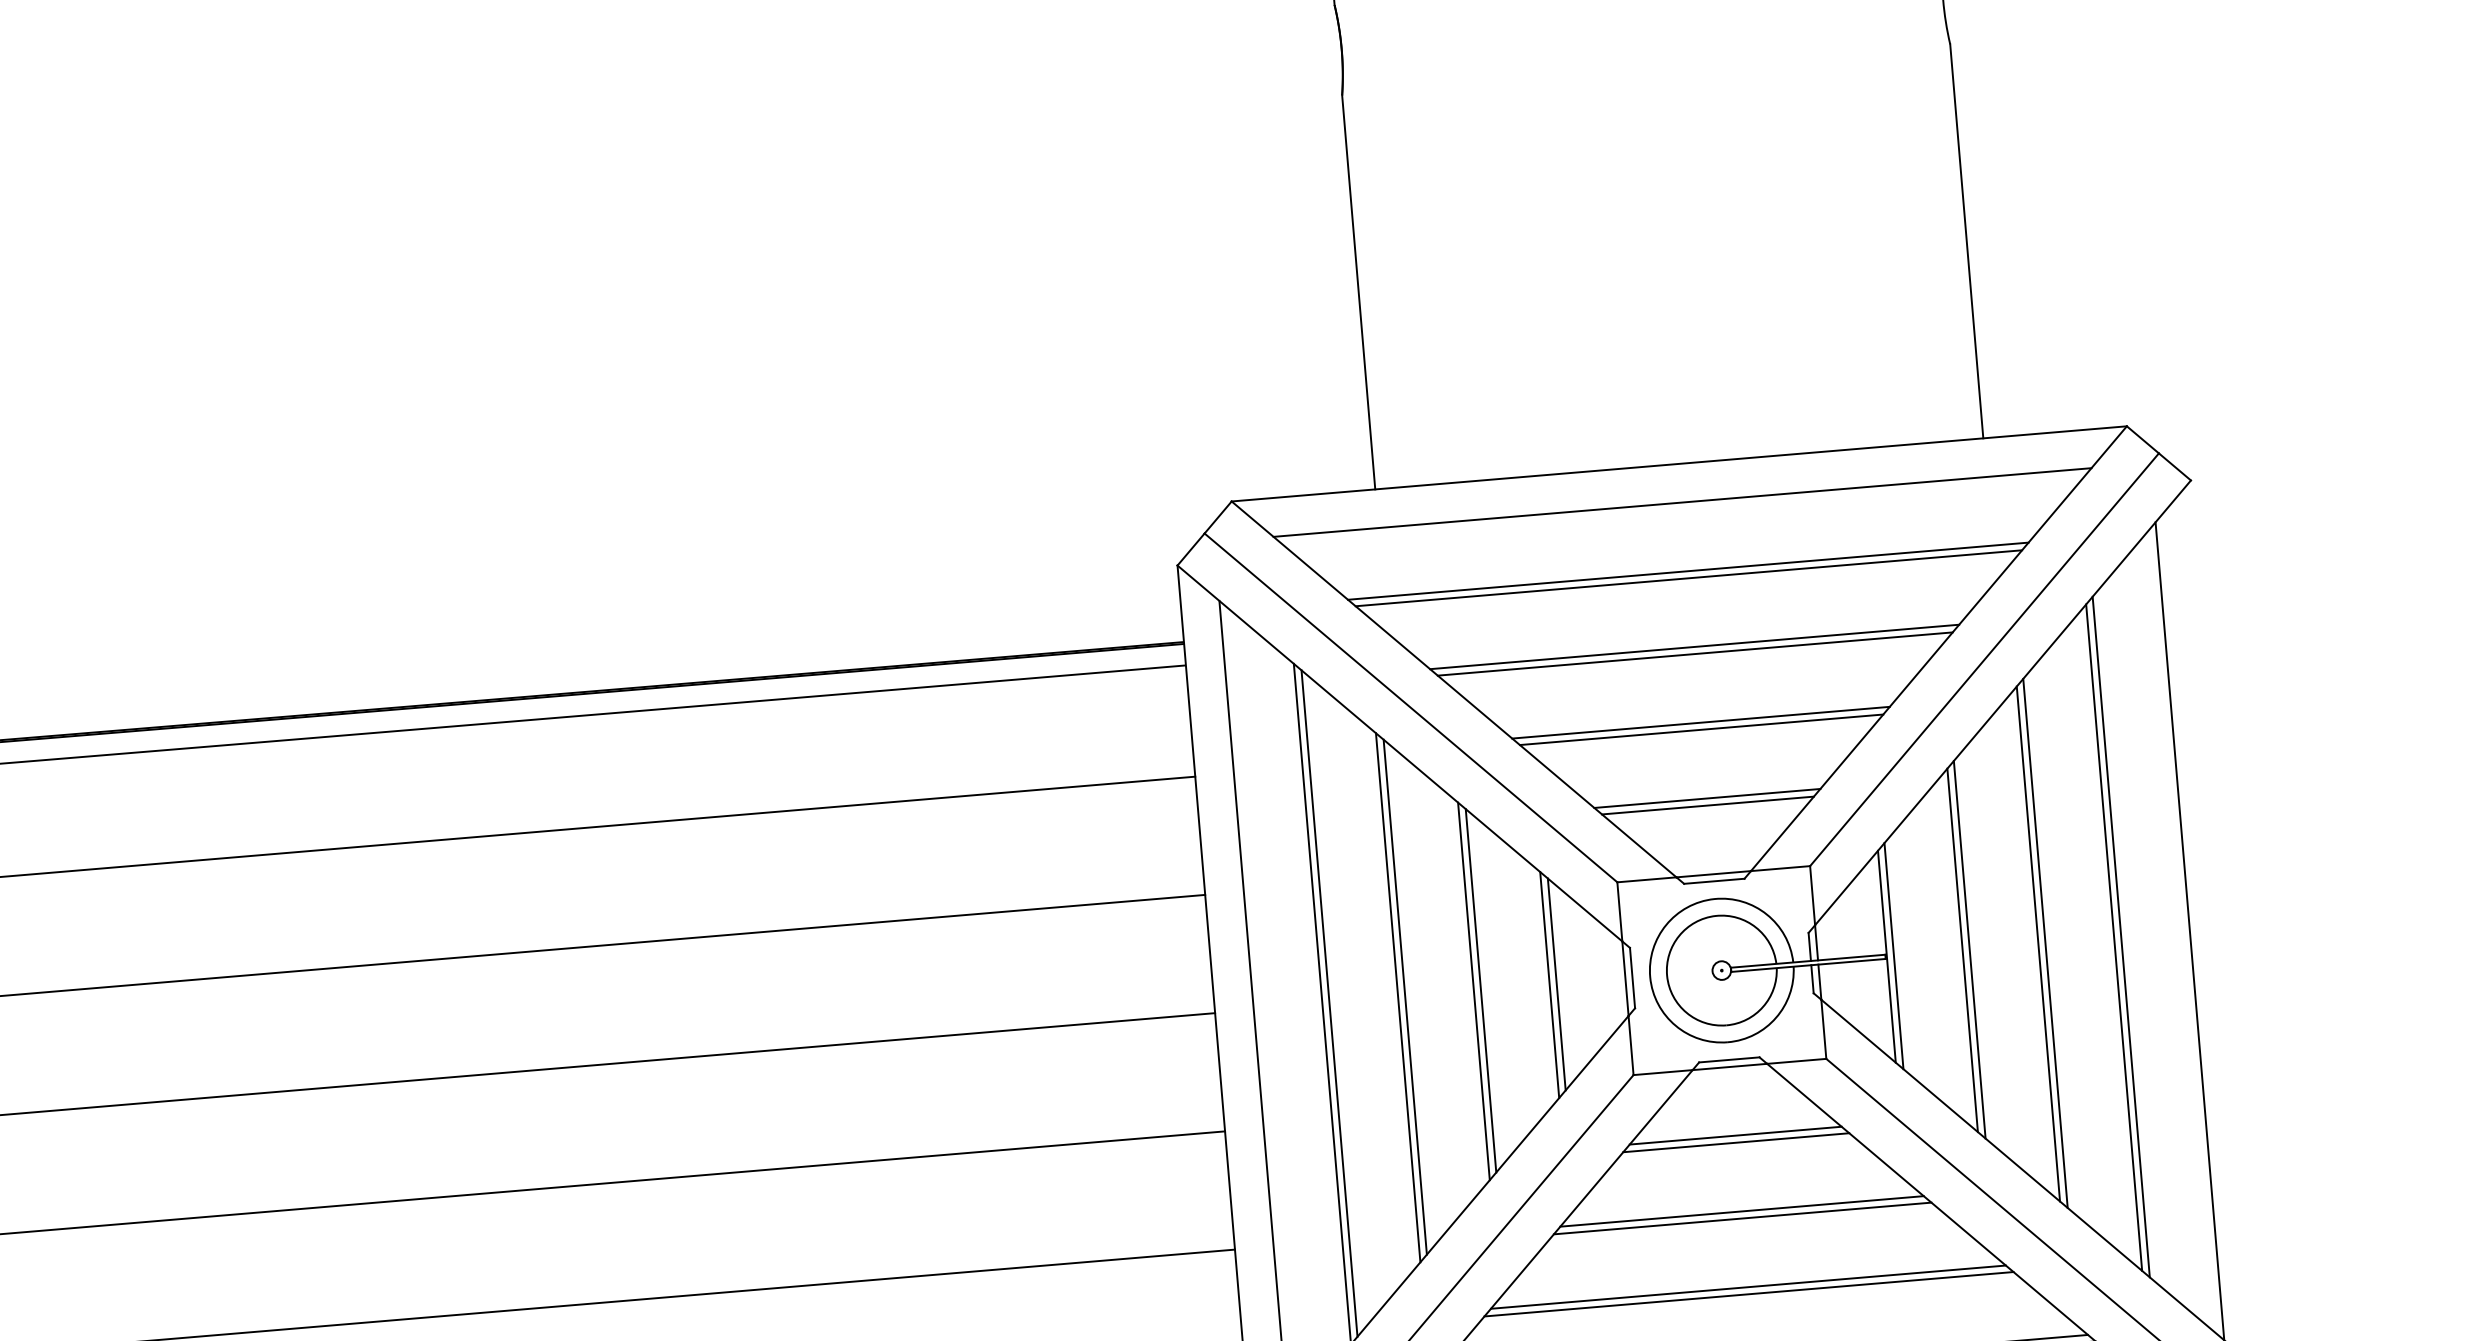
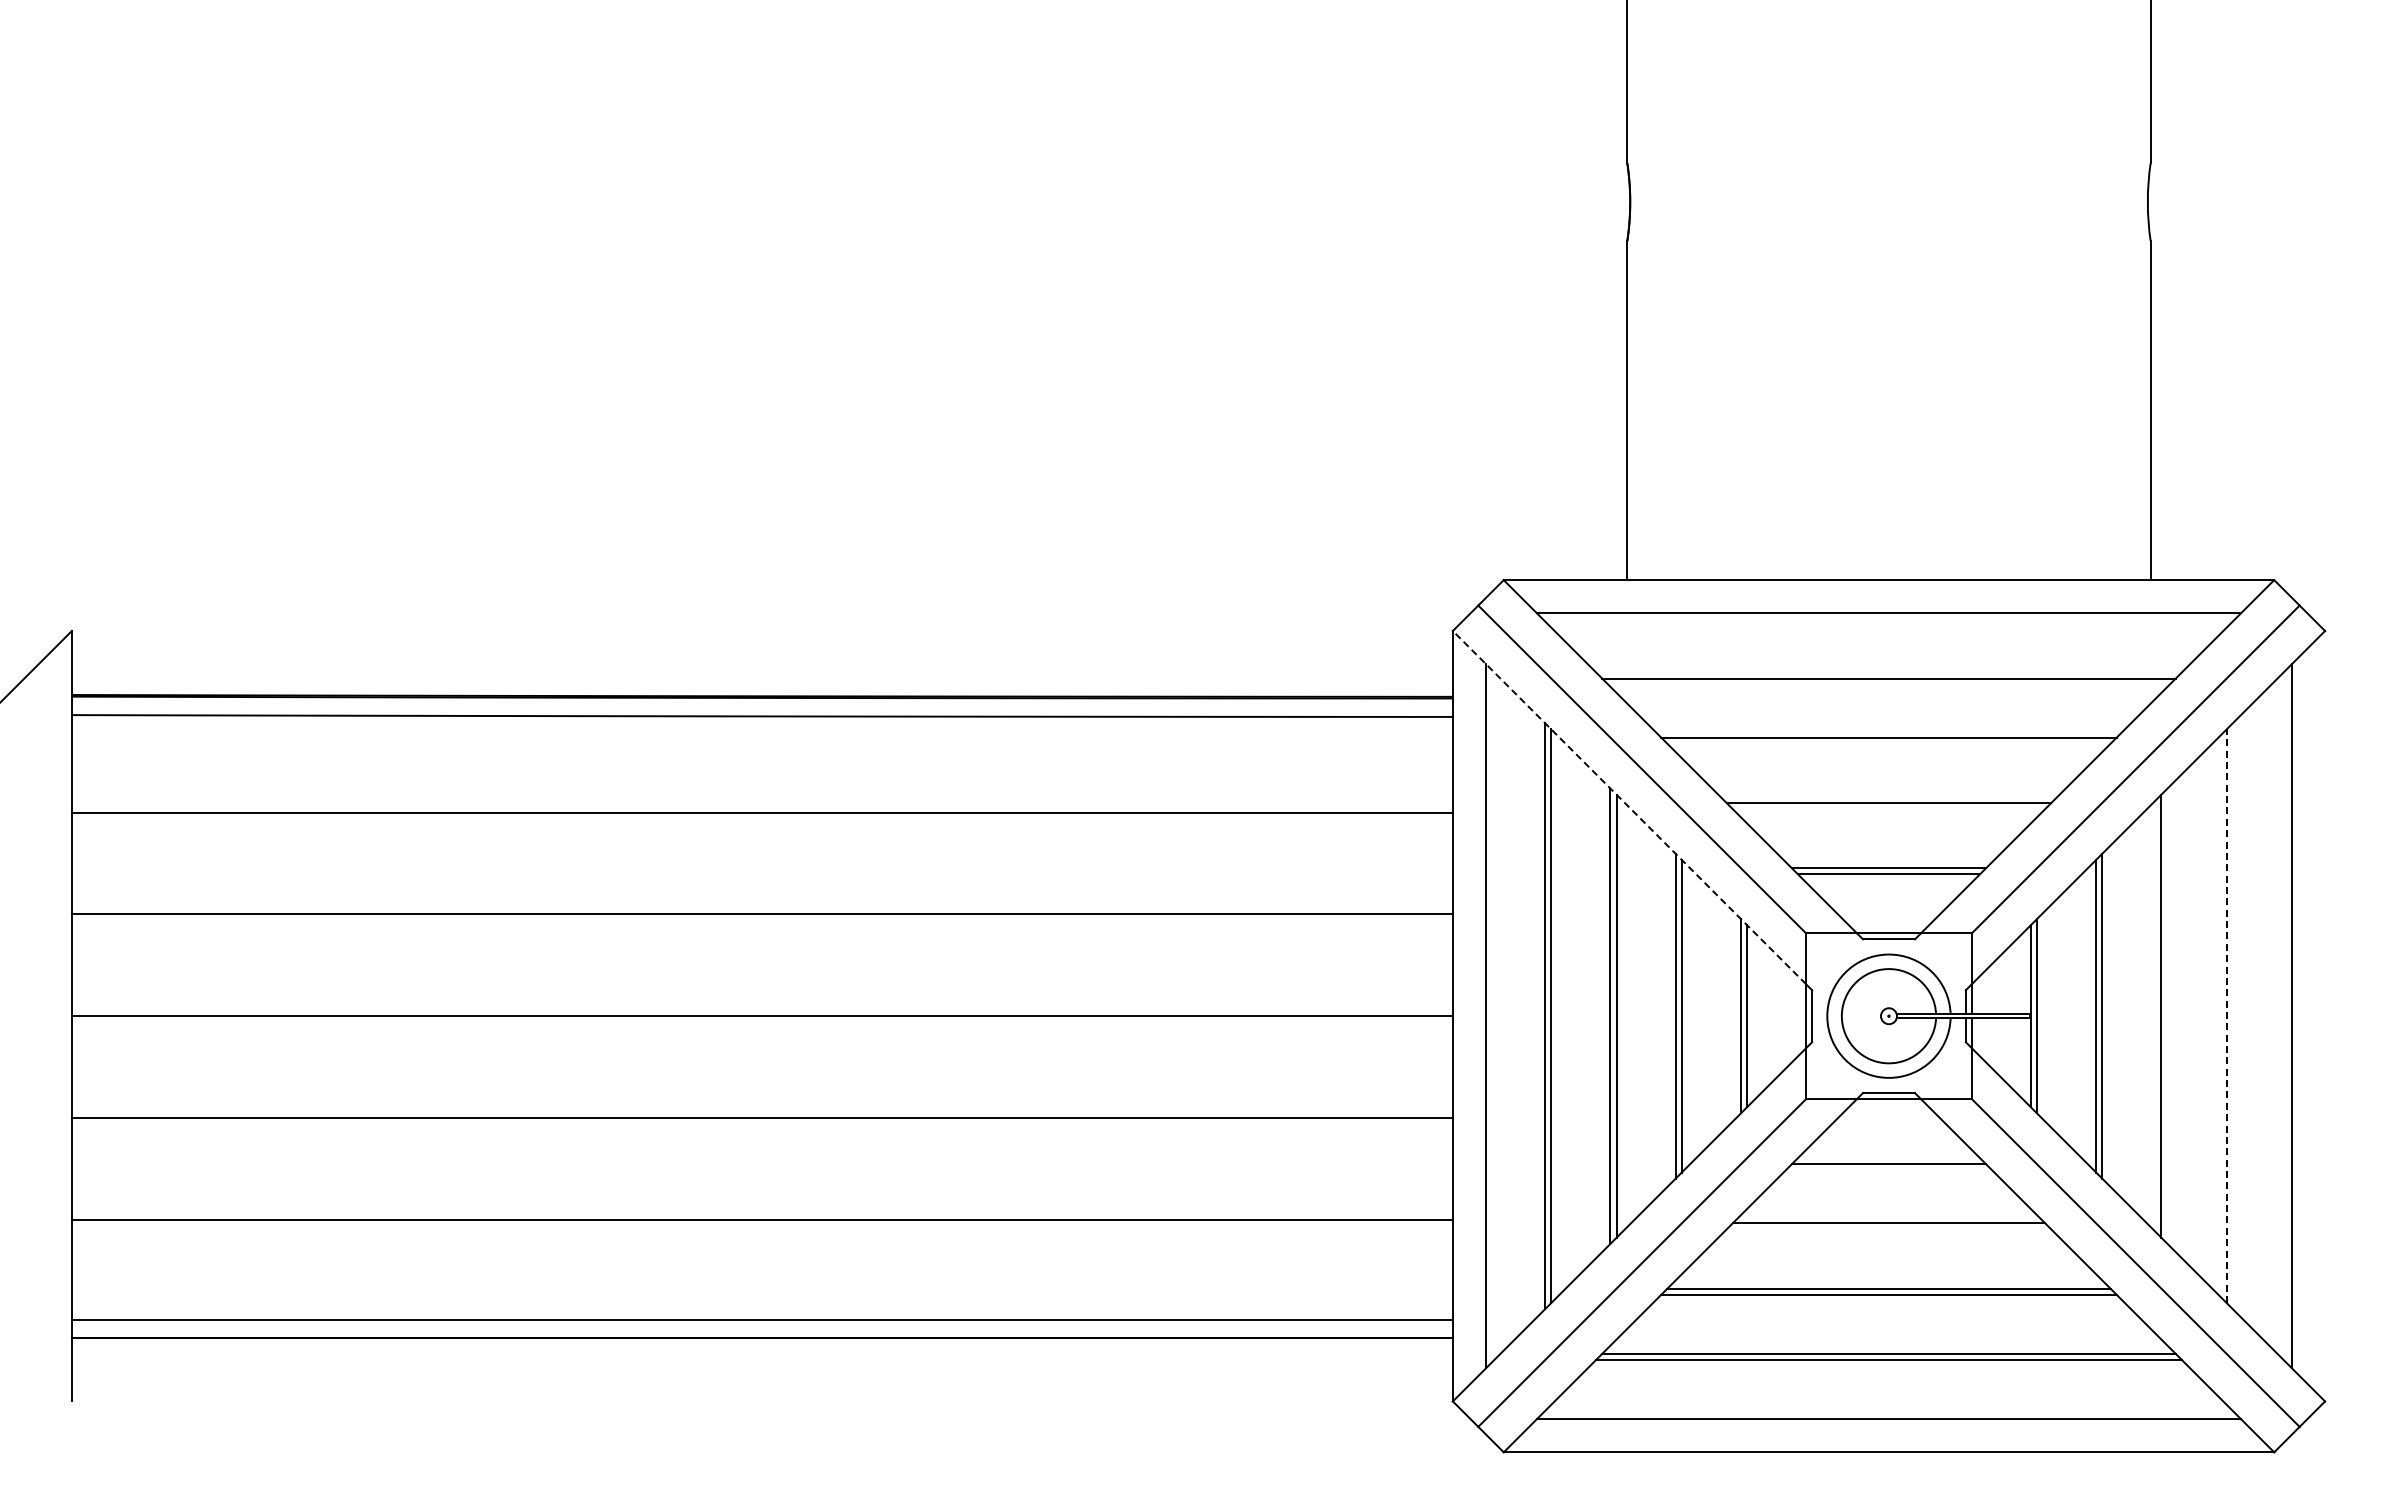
line: (1687, 571) -> (1888, 672), removed
line: (1694, 653) -> (1888, 743), removed
line: (1701, 729) -> (1888, 808), removed
line: (1399, 753) -> (1629, 807), solid -> dashed
line: (2114, 937) -> (2226, 1016), solid -> dashed
line: (2120, 937) -> (2232, 1016), removed
line: (2045, 942) -> (2167, 1015), removed
line: (1735, 1135) -> (1888, 1158), removed
line: (1742, 1218) -> (1888, 1229), removed

